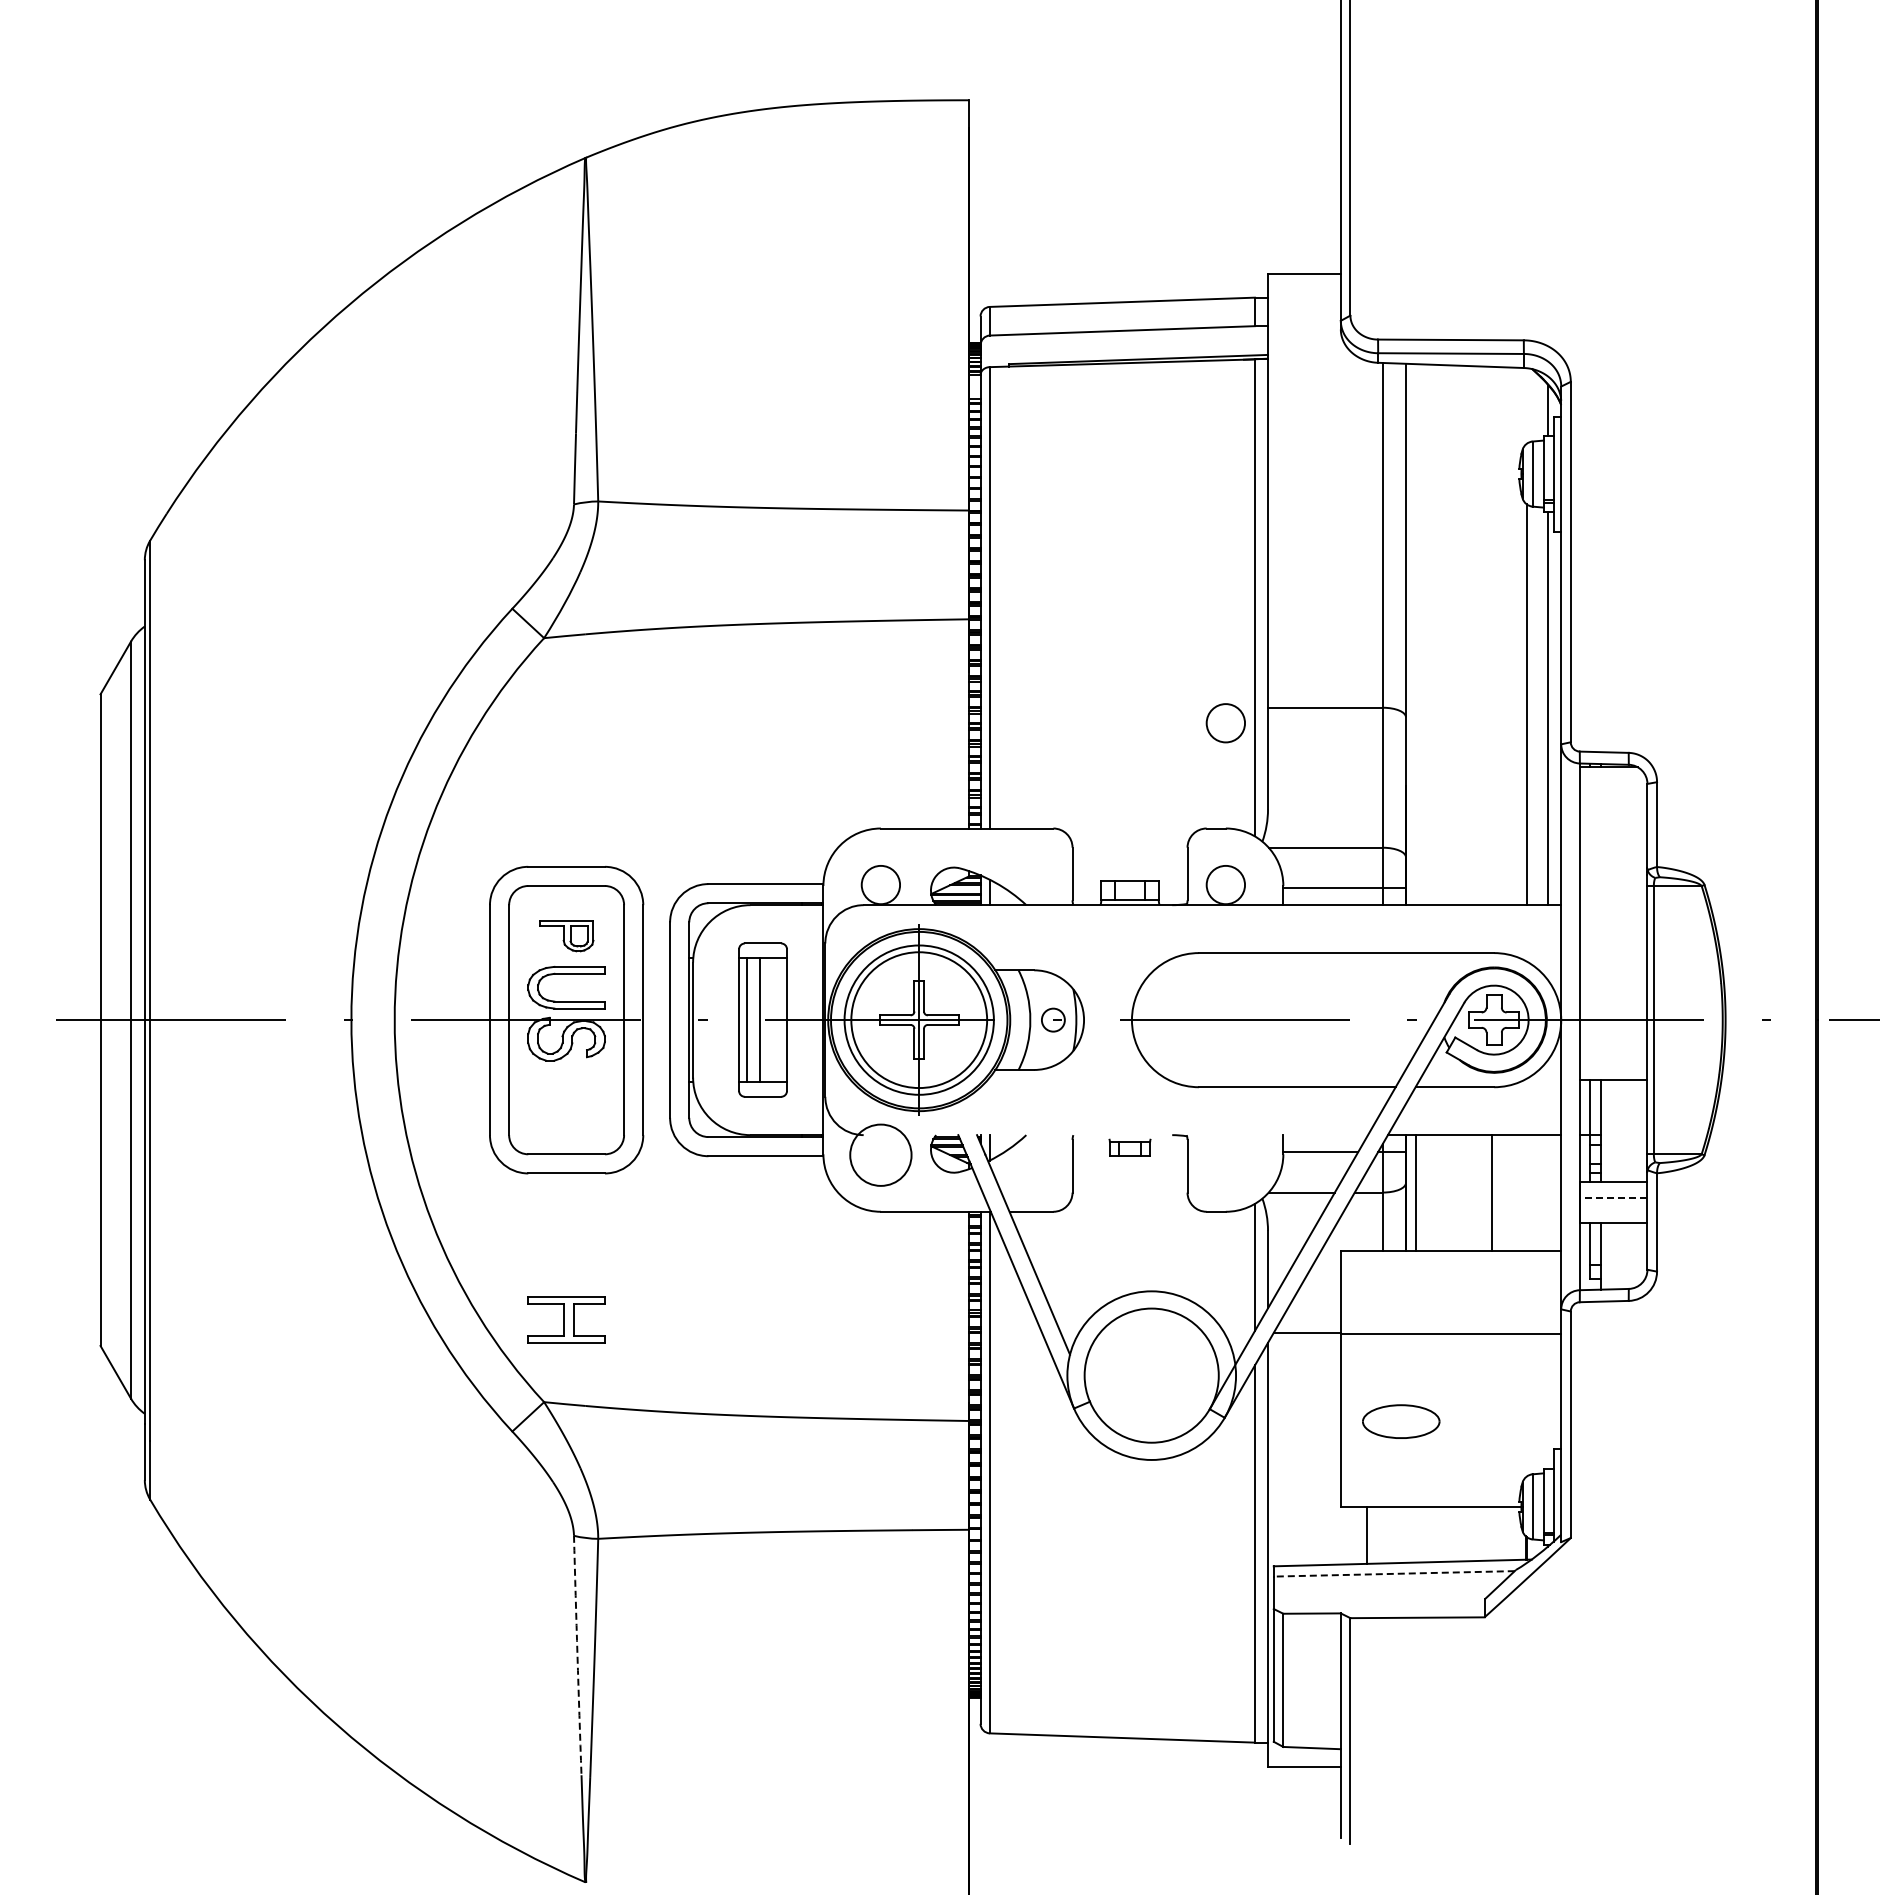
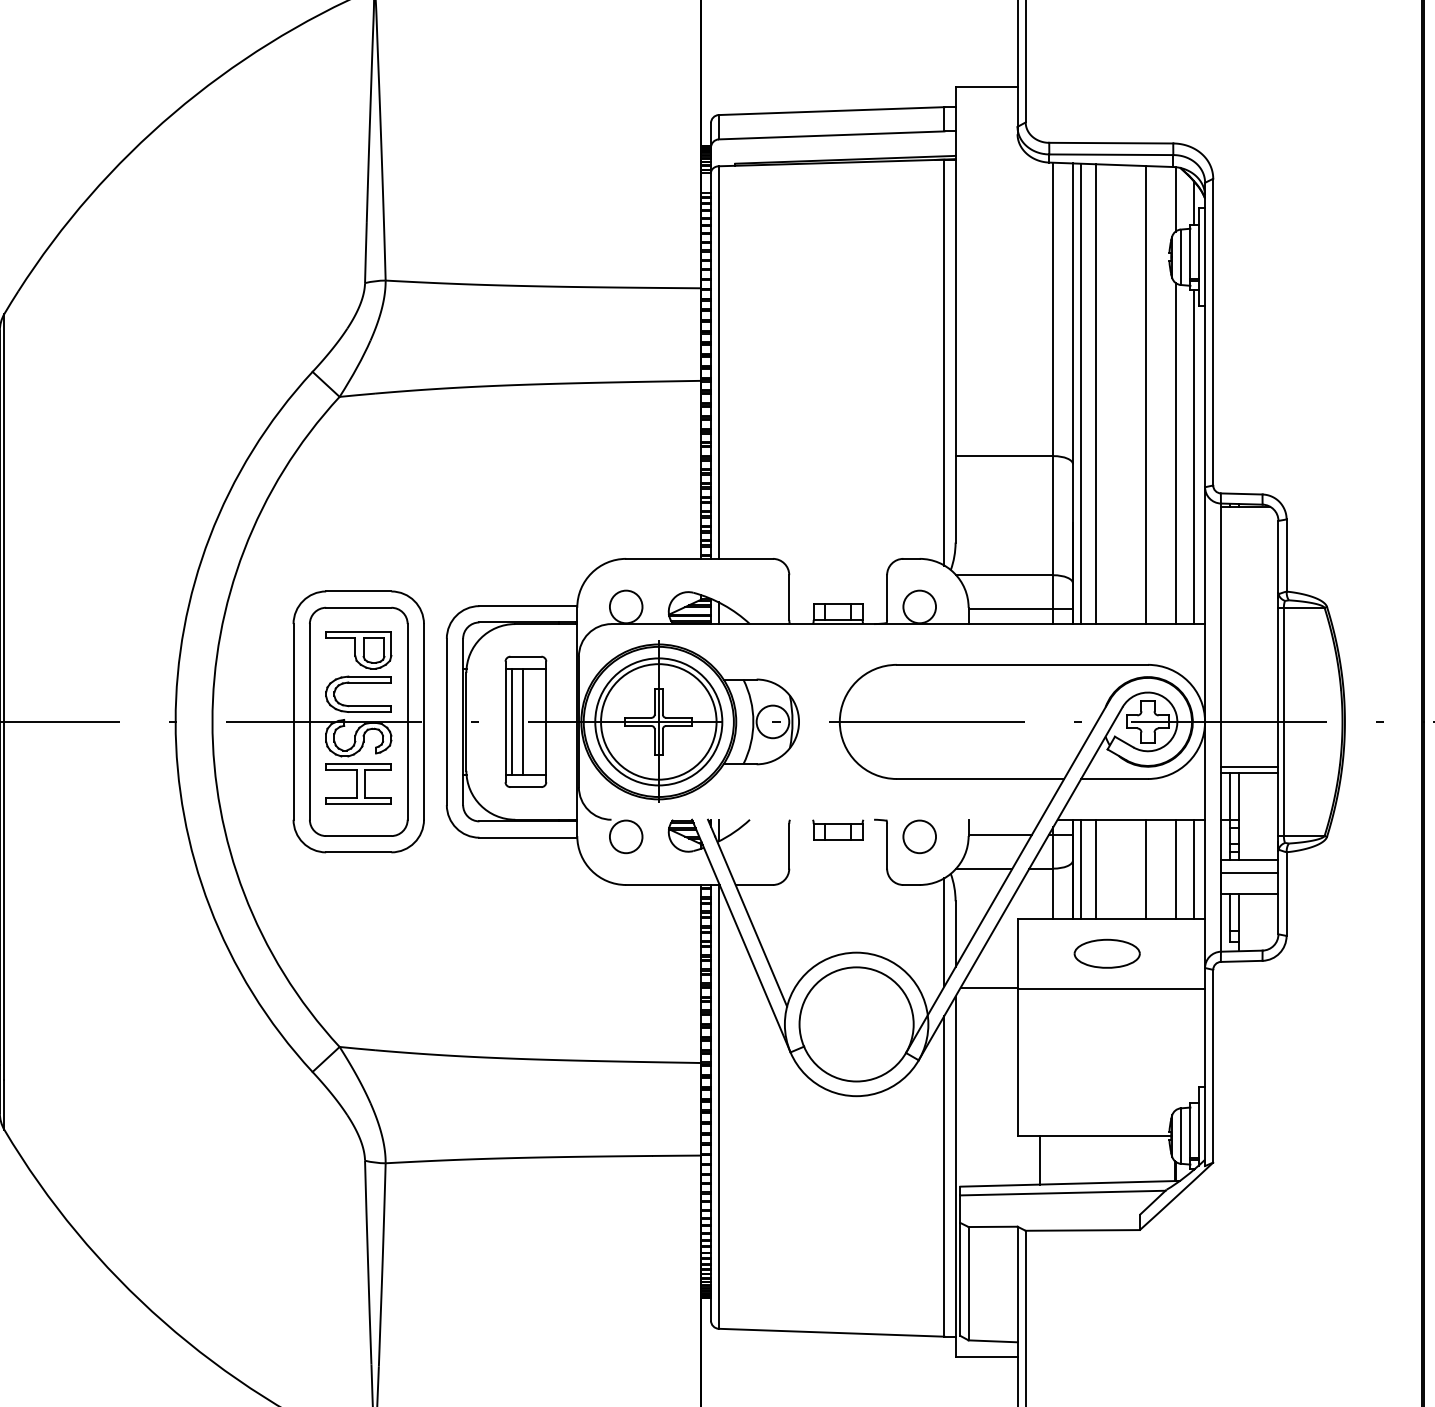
line: (1526, 405) -> (1175, 198), added
line: (1415, 634) -> (1081, 393), added
line: (1433, 634) -> (1096, 393), added
line: (1491, 635) -> (1145, 394), added
circle: (1225, 723) -> (919, 837), moved
part: (566, 936) -> (358, 650), size x1.43
circle: (1053, 1019) -> (773, 721), size x1.67
line: (1613, 1072) -> (1249, 766), added
part: (1129, 1147) -> (837, 830), size x1.43
circle: (880, 1155) -> (625, 837), size x0.62
line: (1433, 1193) -> (1096, 869), added
line: (1526, 1193) -> (1175, 869), added
line: (1547, 1193) -> (1193, 869), added
line: (1613, 1198) -> (1249, 873), dashed -> solid
part: (566, 1319) -> (358, 783), moved
part: (1401, 1421) -> (1107, 953), moved
line: (1394, 1573) -> (1063, 1192), dashed -> solid
arc: (577, 1655) -> (368, 1262), dashed -> solid

